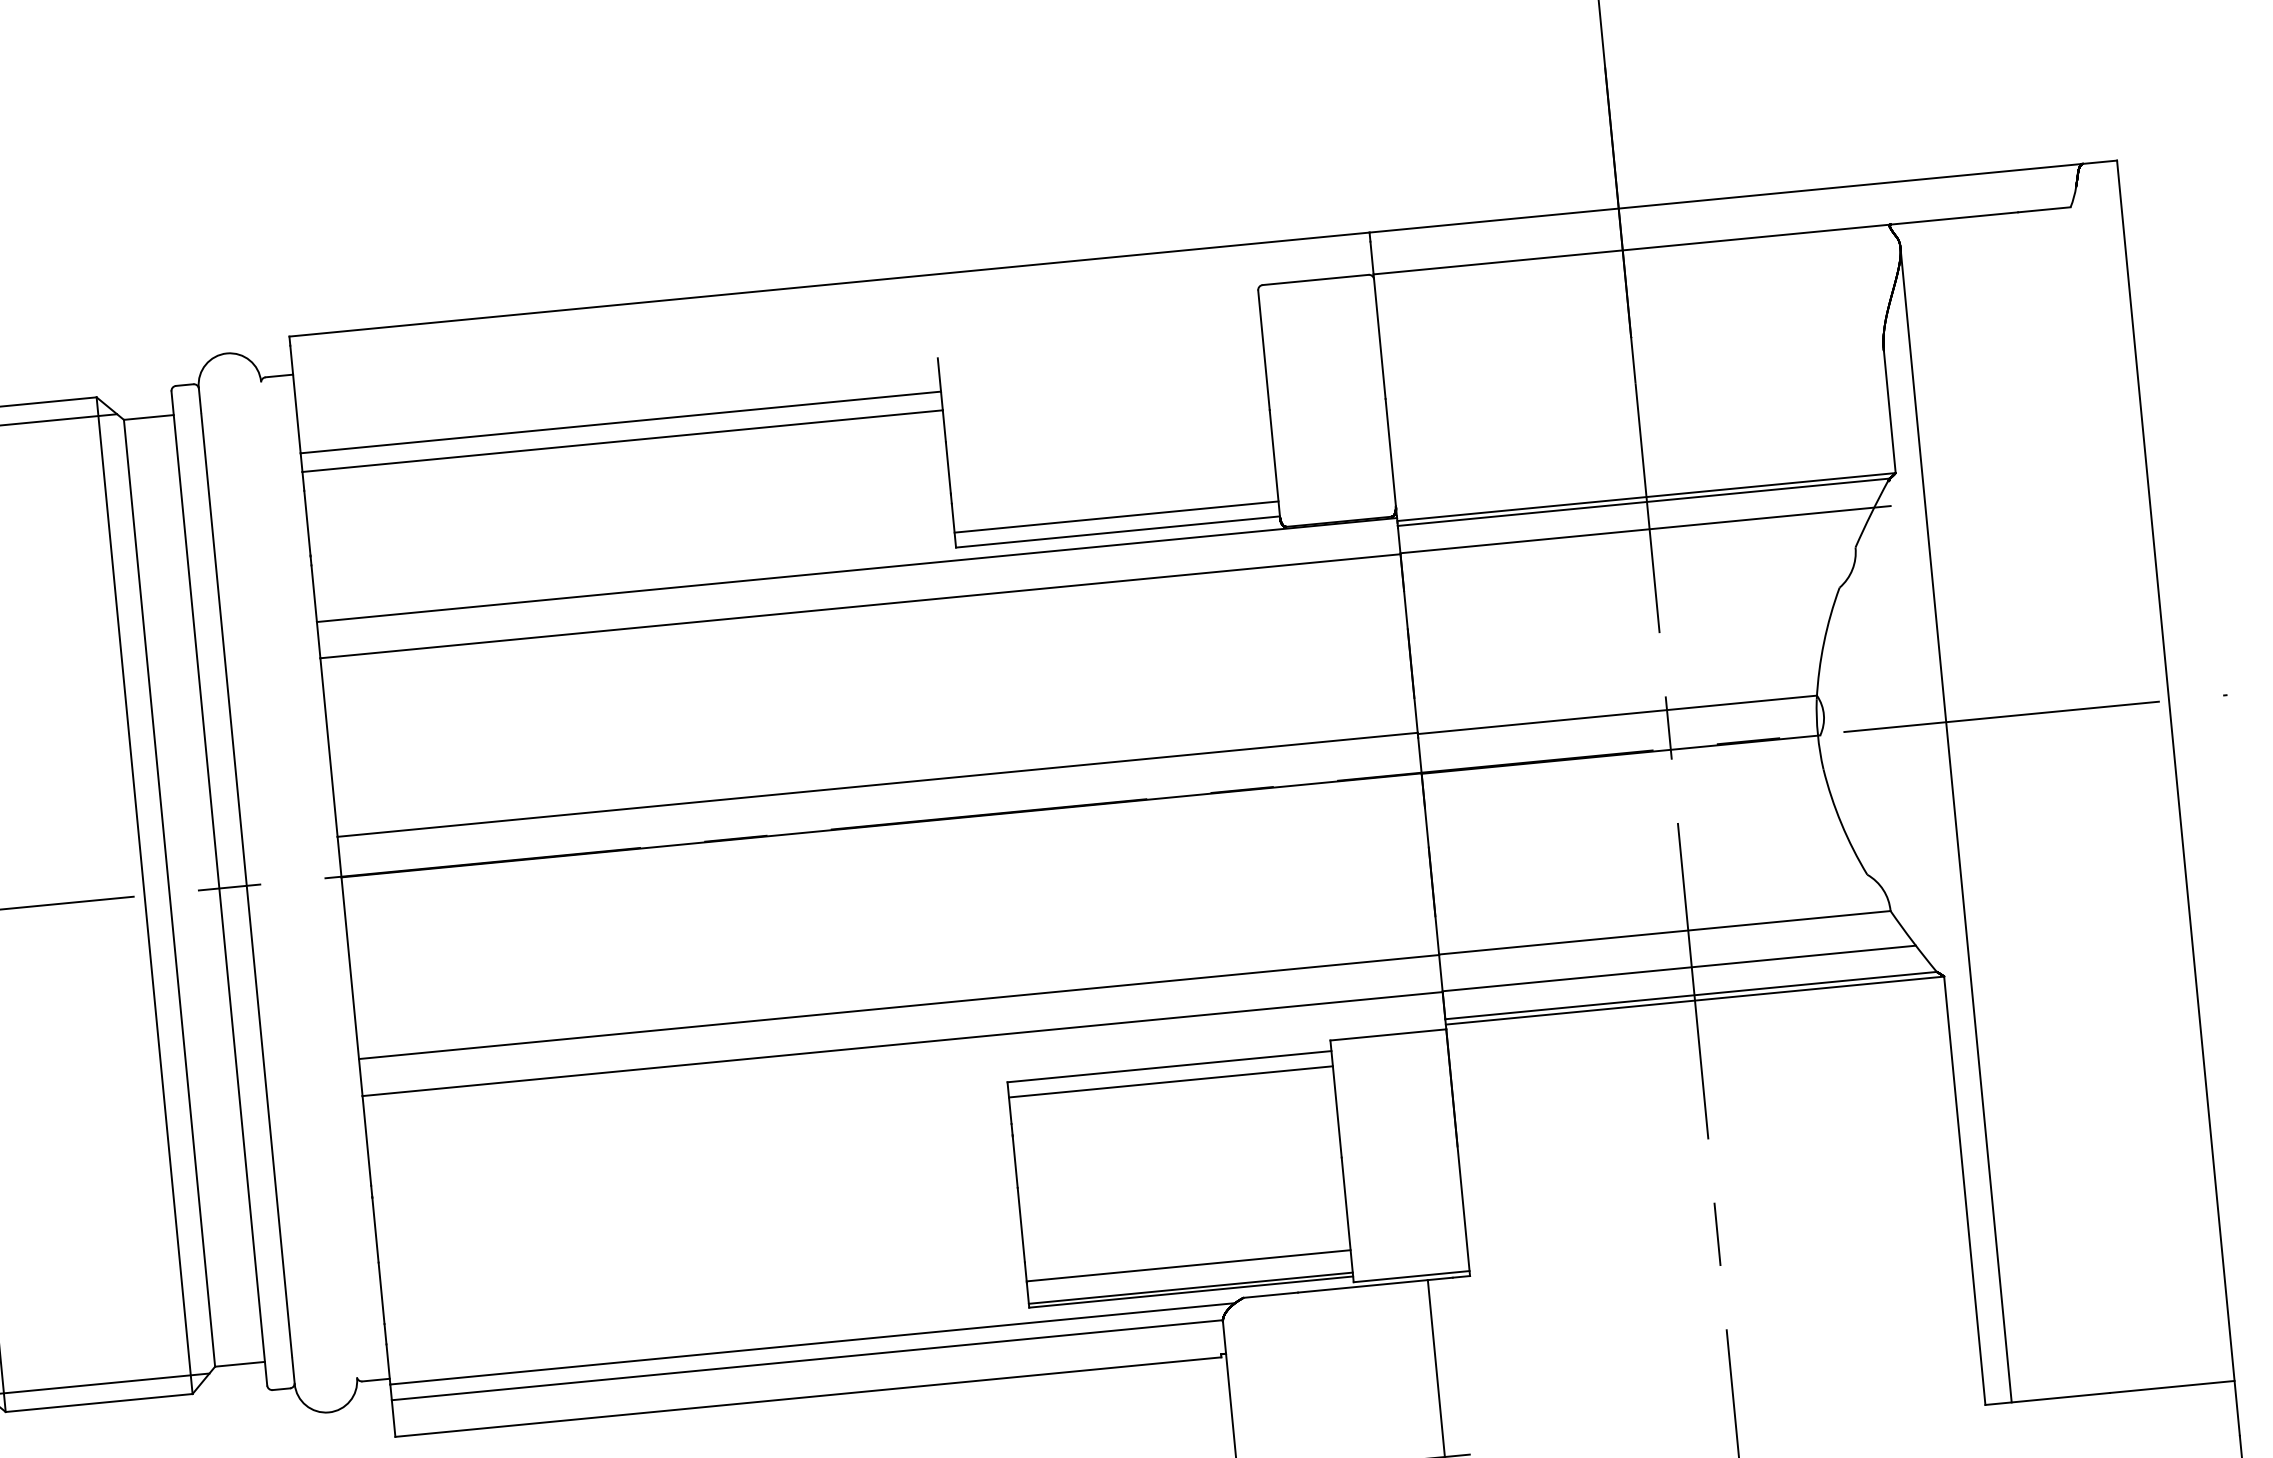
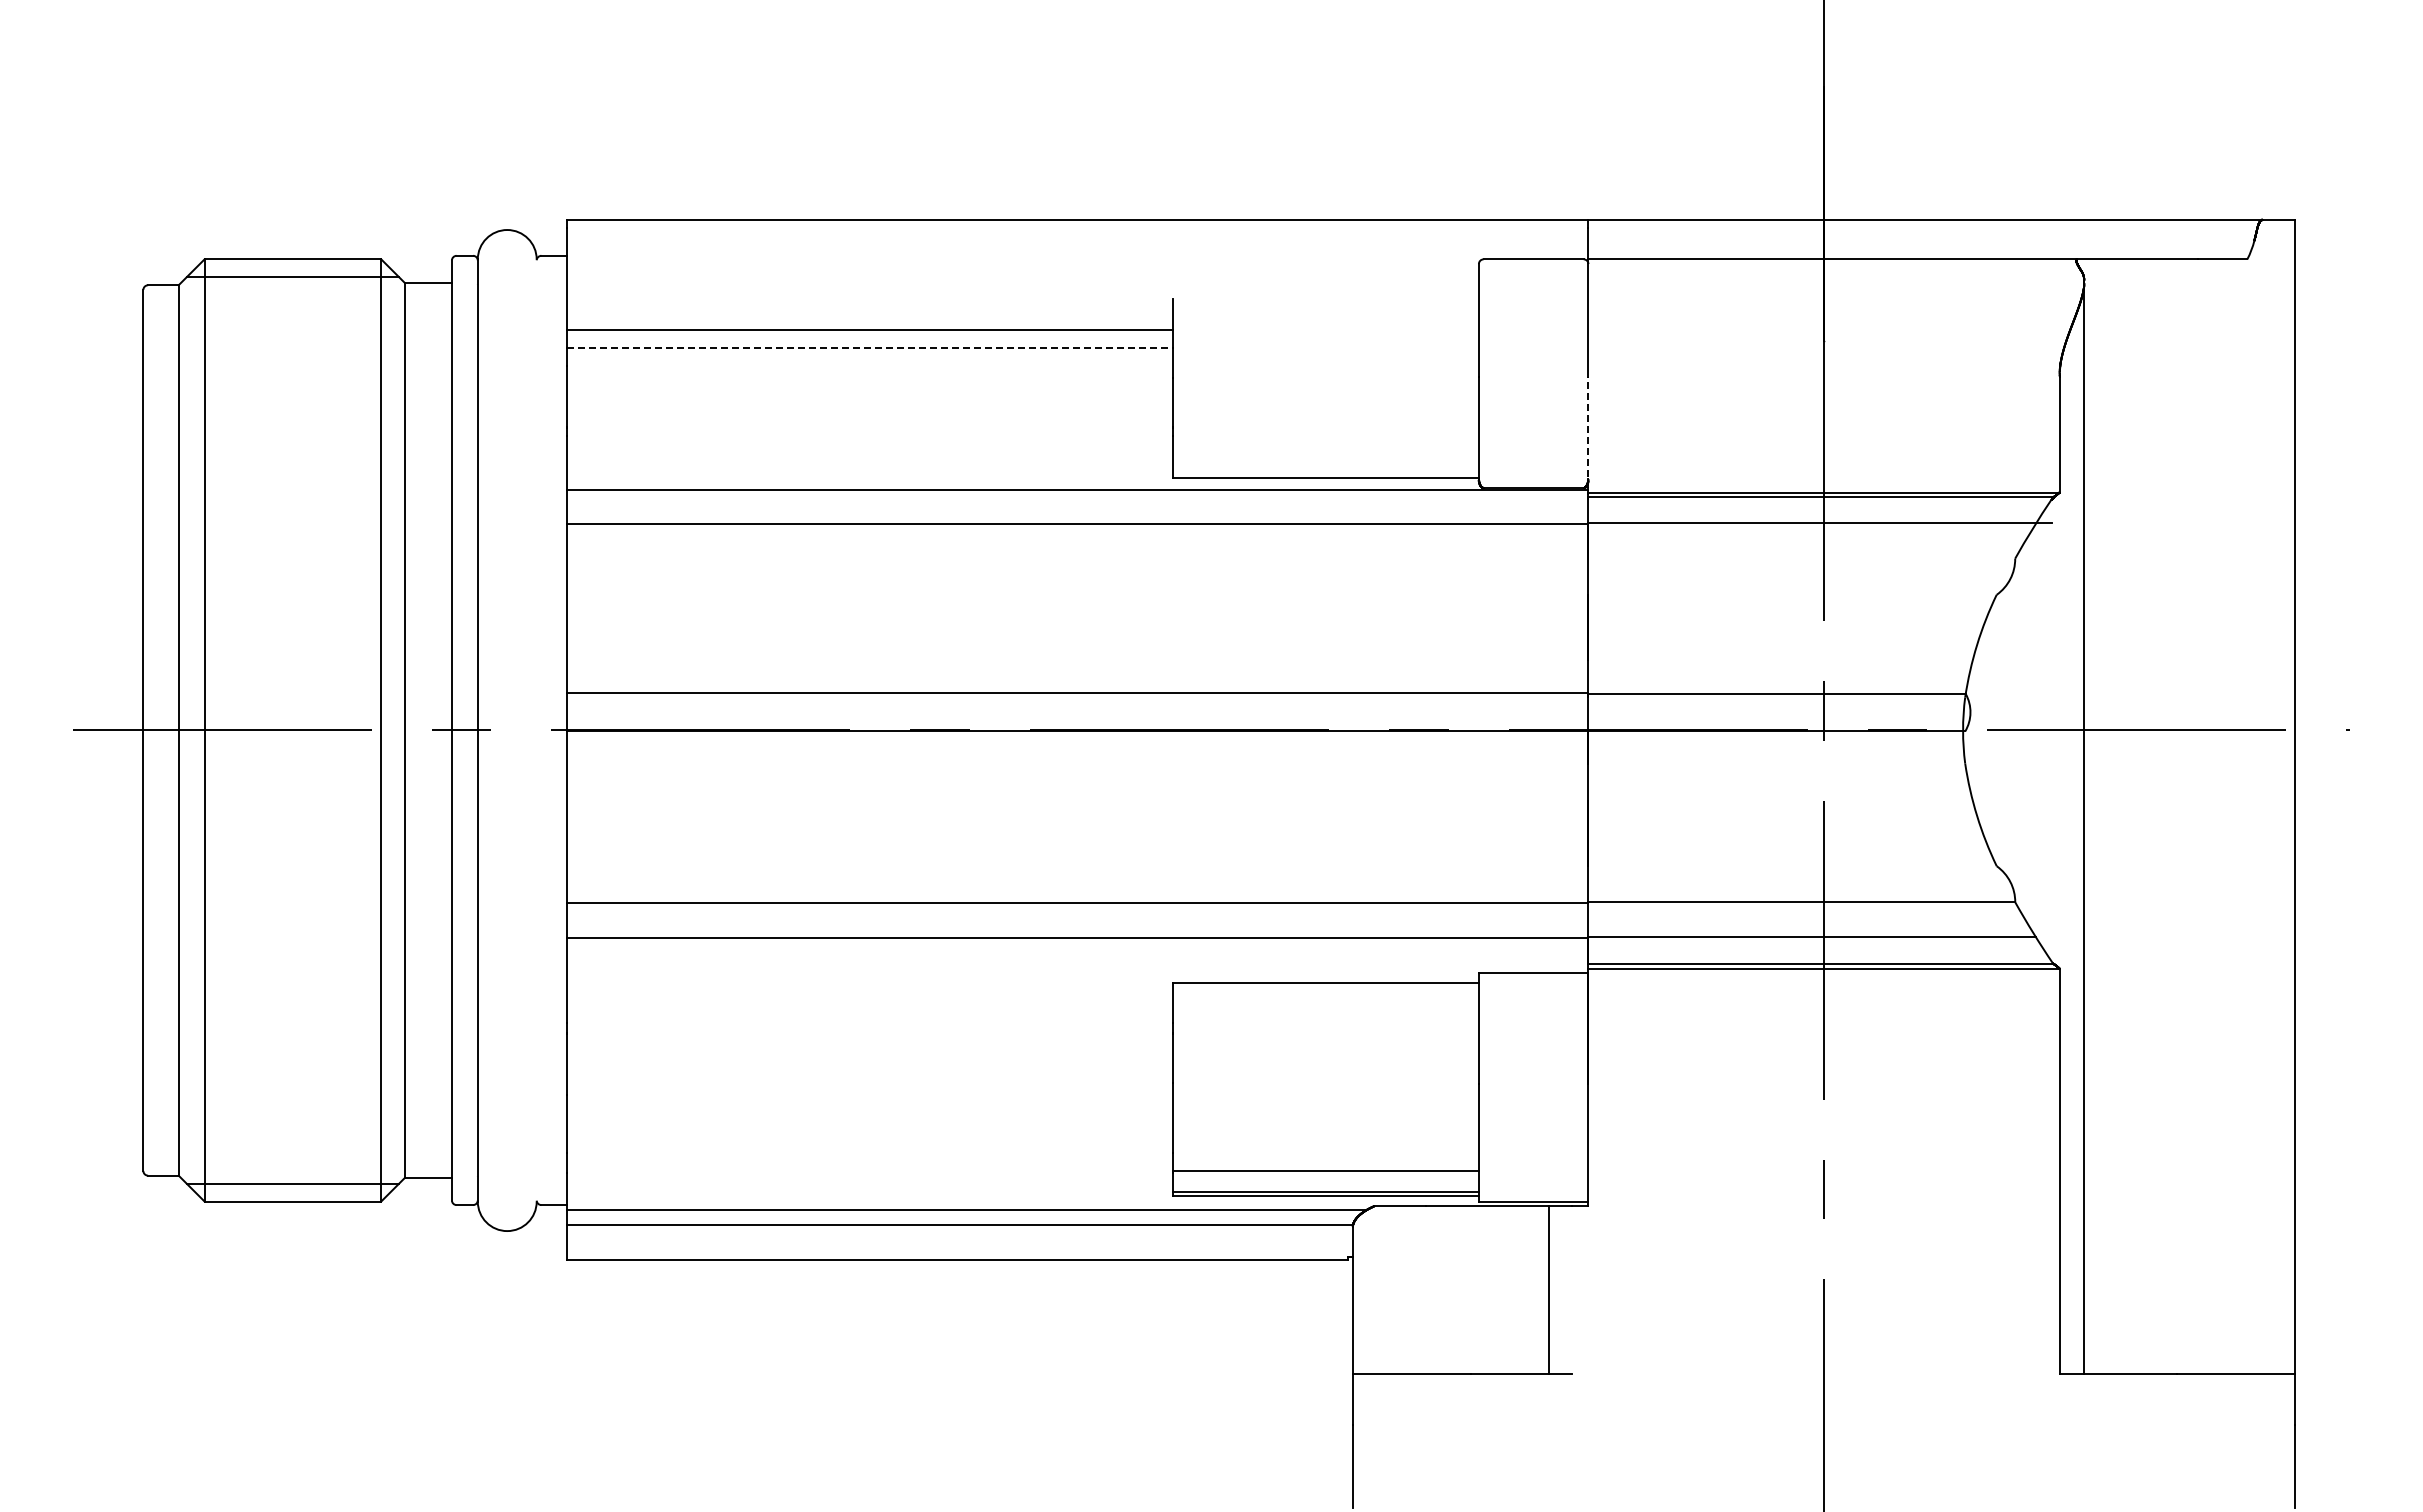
line: (623, 440) -> (870, 347), solid -> dashed
line: (1391, 457) -> (1588, 432), solid -> dashed
line: (1116, 517) -> (1325, 463), removed
line: (1170, 1081) -> (1325, 997), removed

